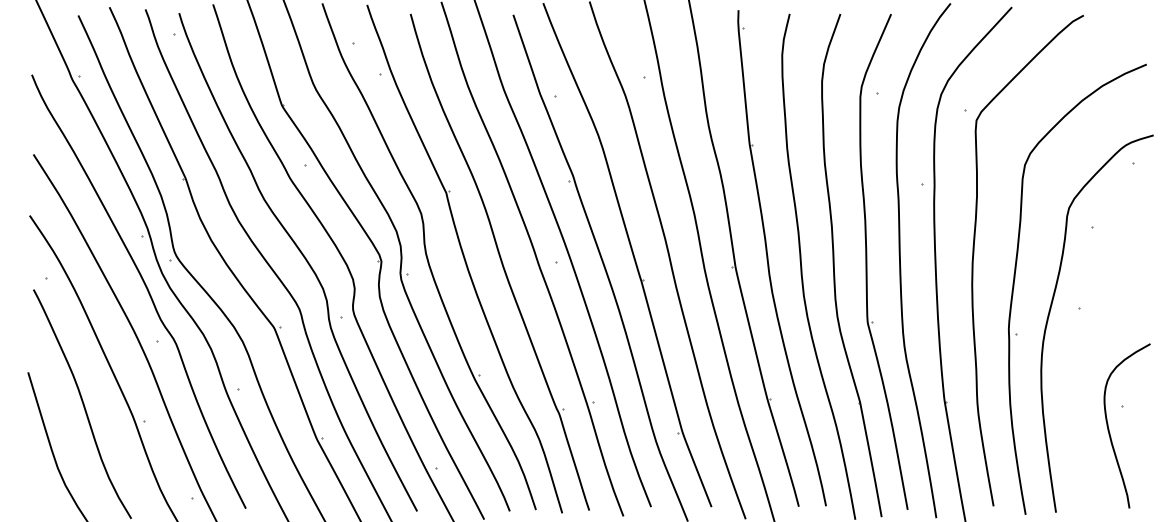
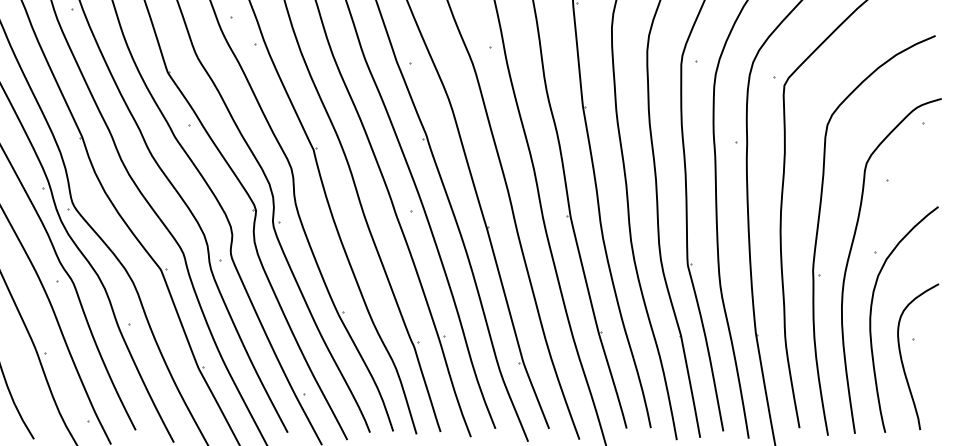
curve: (1074, 383) -> (871, 319), added

